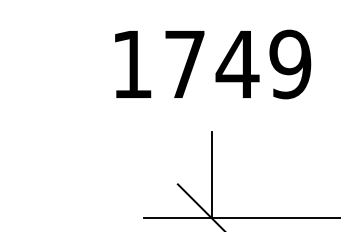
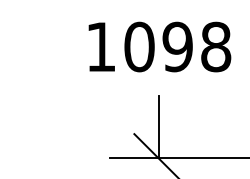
text: (237, 63) -> (177, 46), 1749 -> 1098

